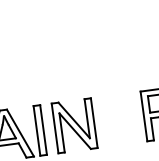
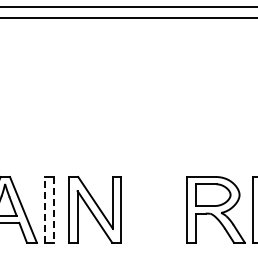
line: (43, 129) -> (54, 209), solid -> dashed
line: (37, 130) -> (45, 209), solid -> dashed

